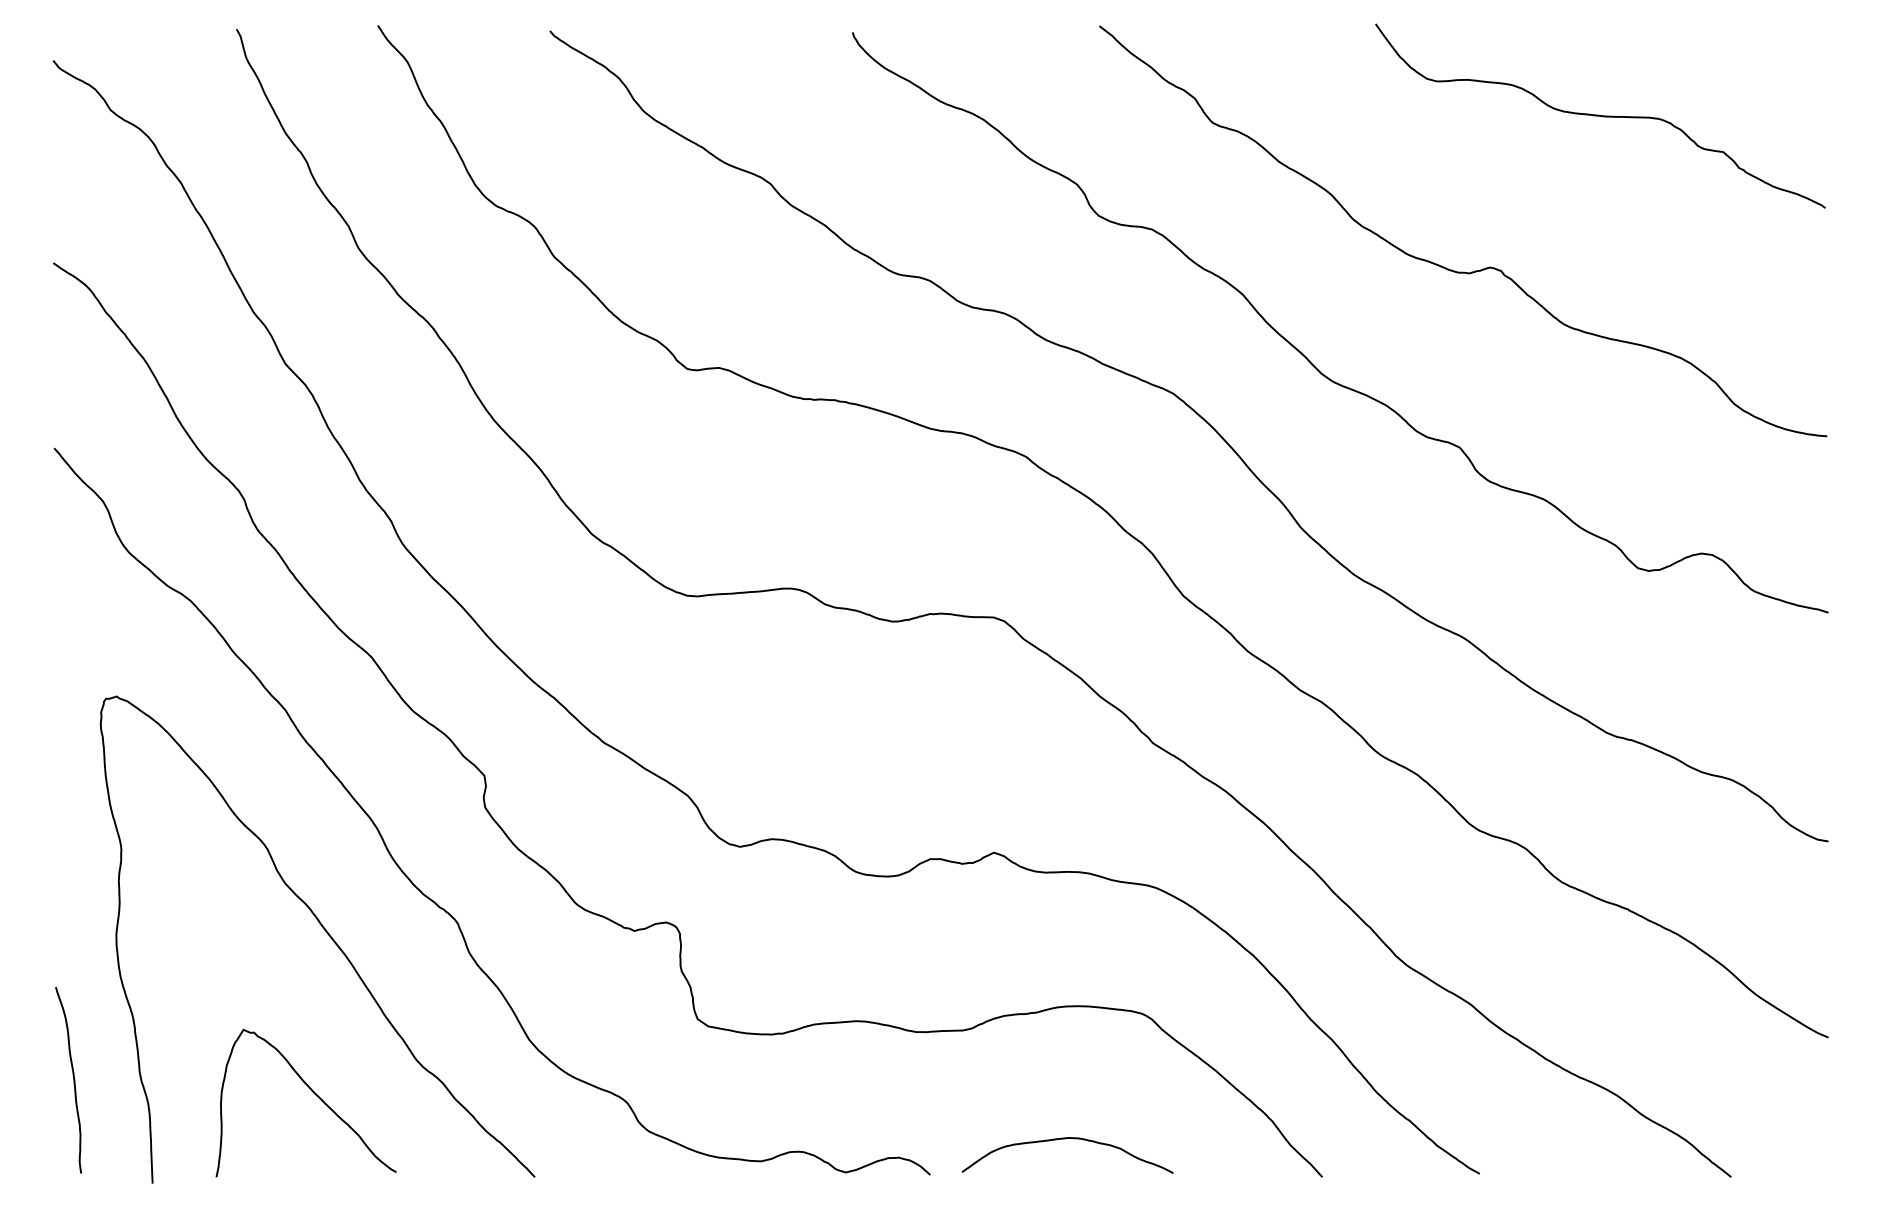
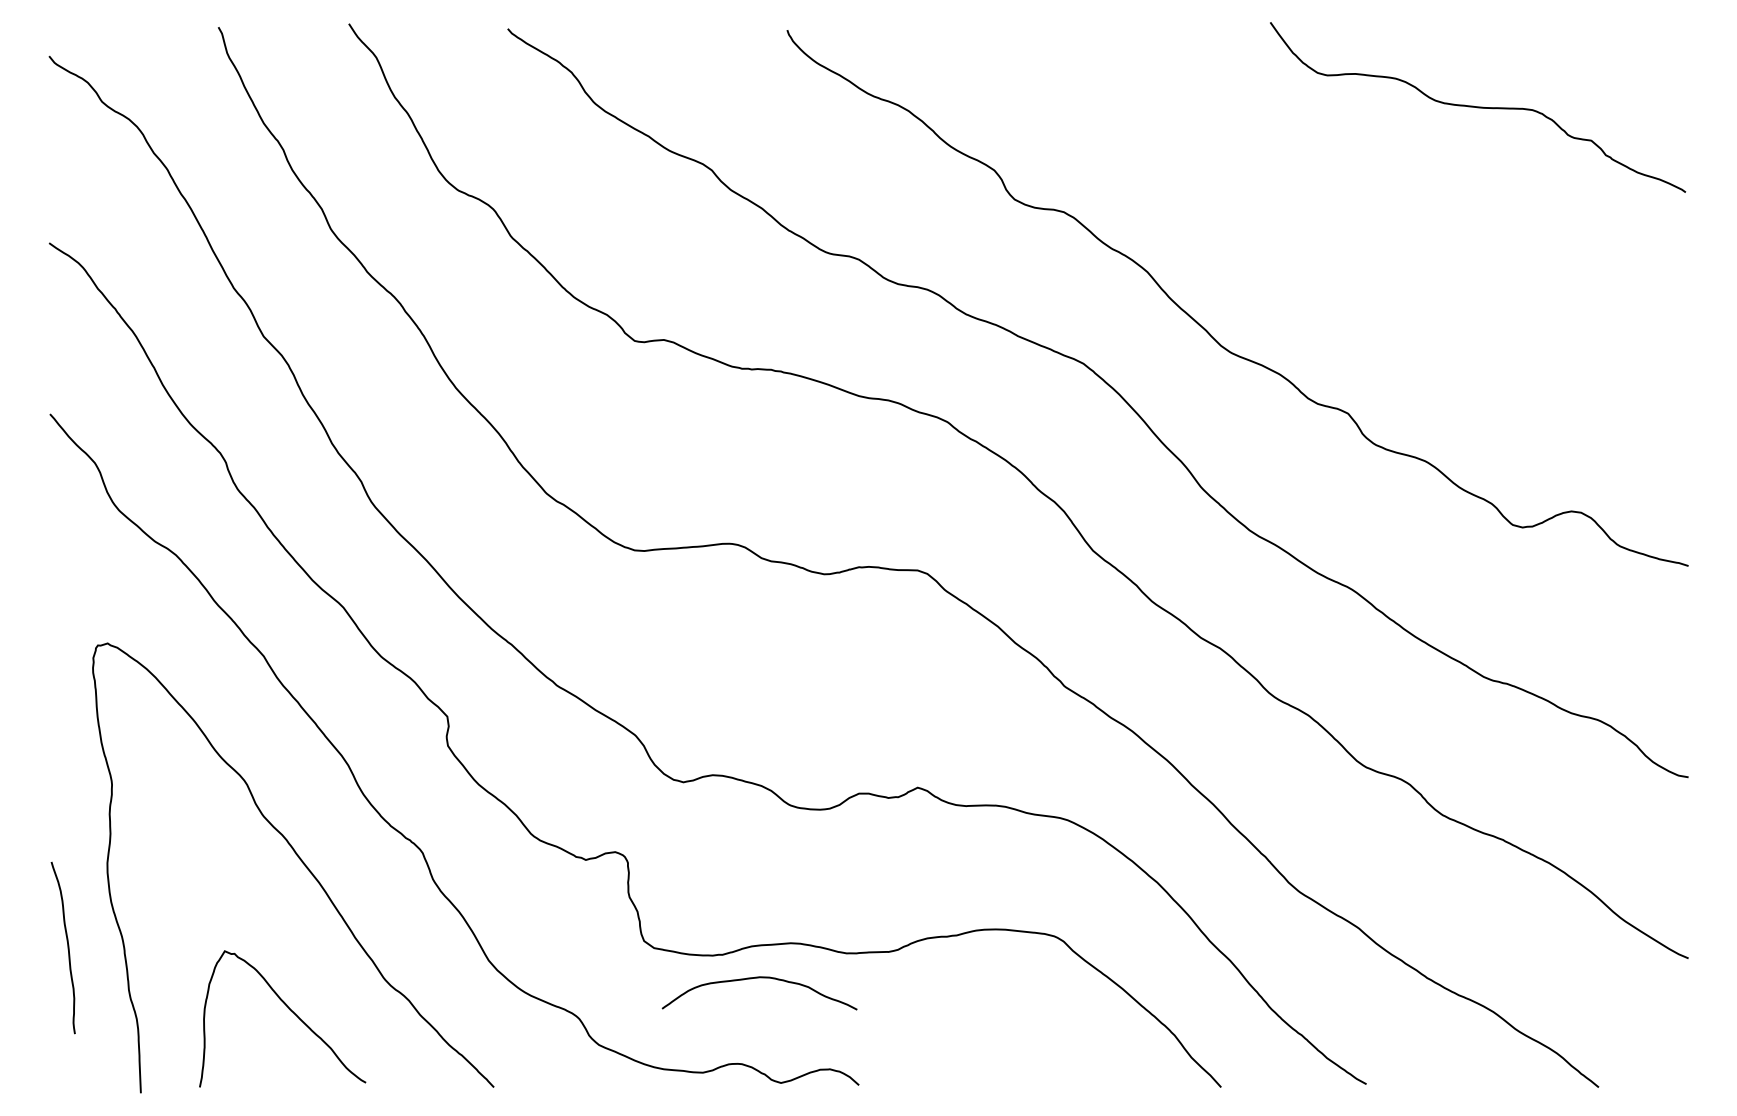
curve: (1446, 267) -> (1335, 247), removed
curve: (73, 1080) -> (67, 948), moved
curve: (1065, 1139) -> (757, 978), moved

